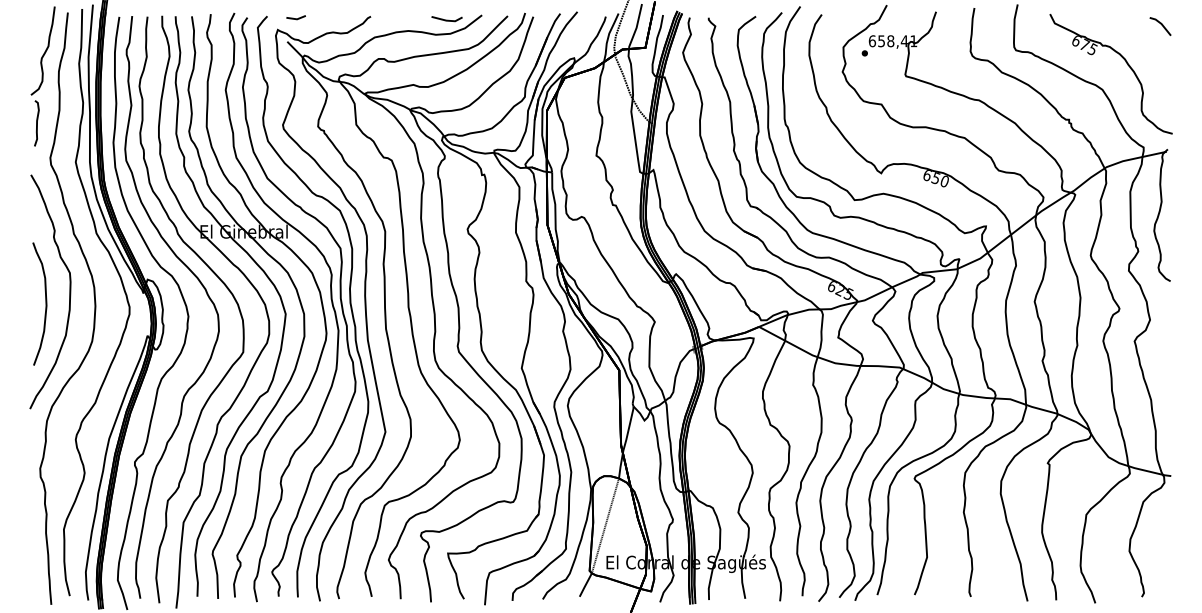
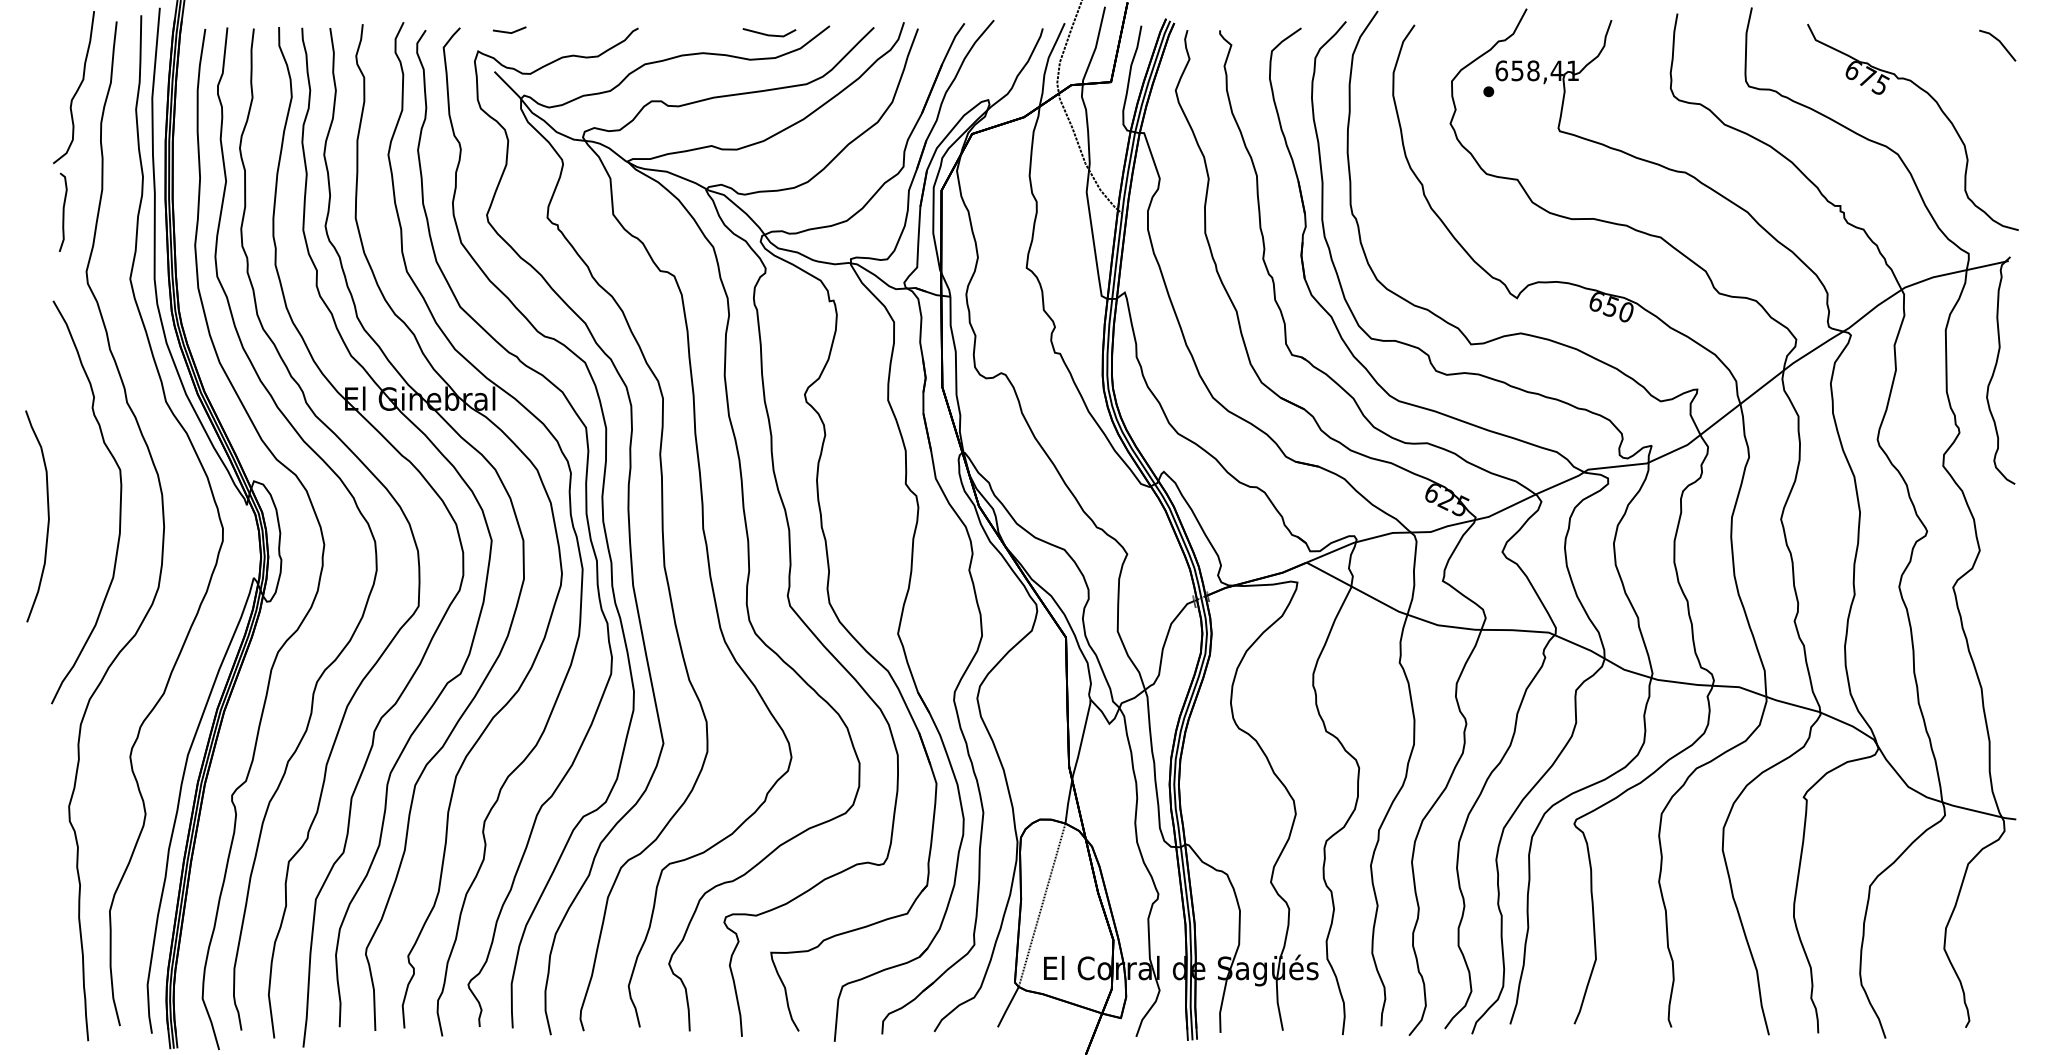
part: (39, 303) -> (36, 515), moved

